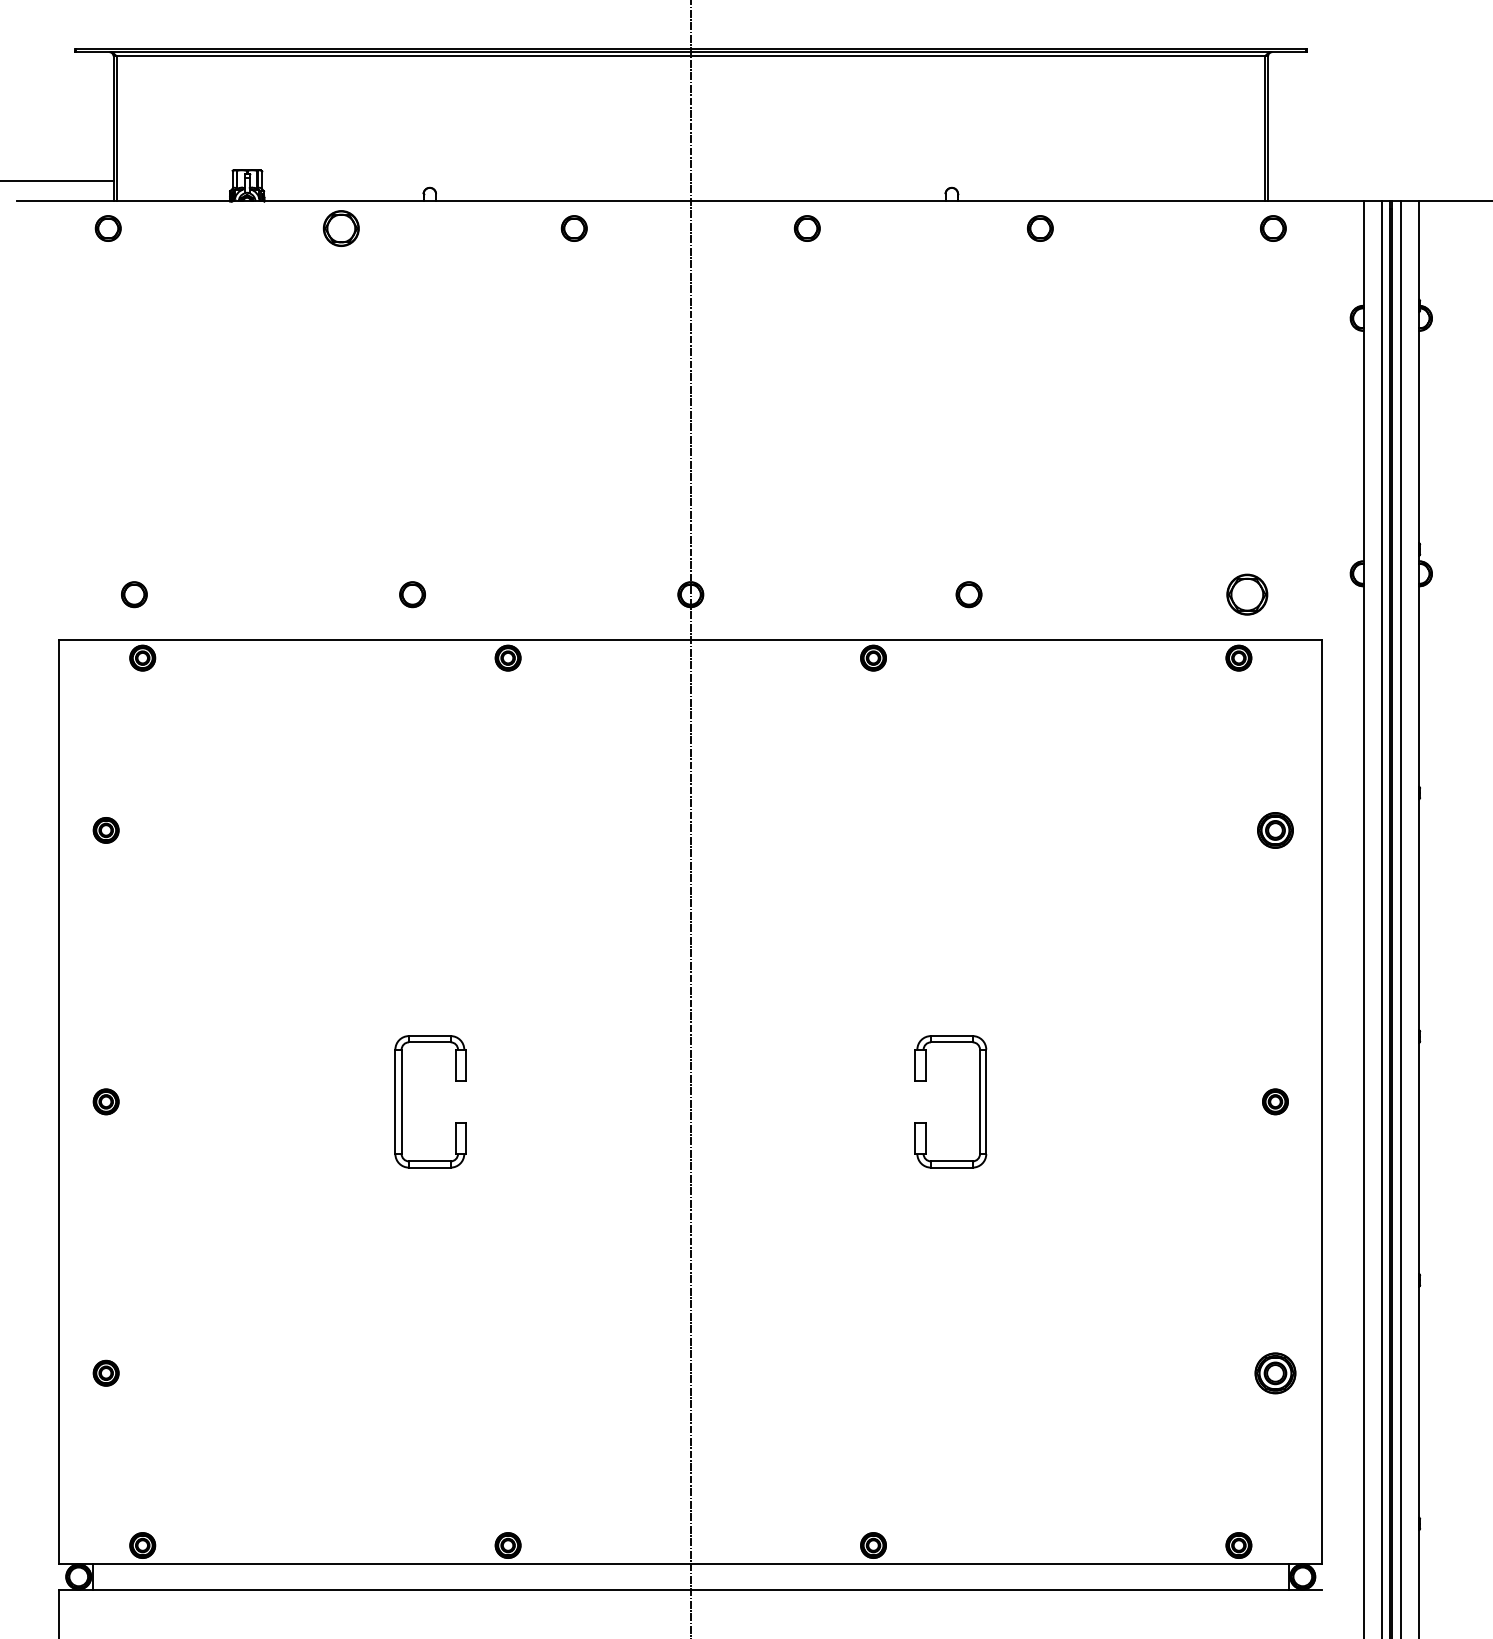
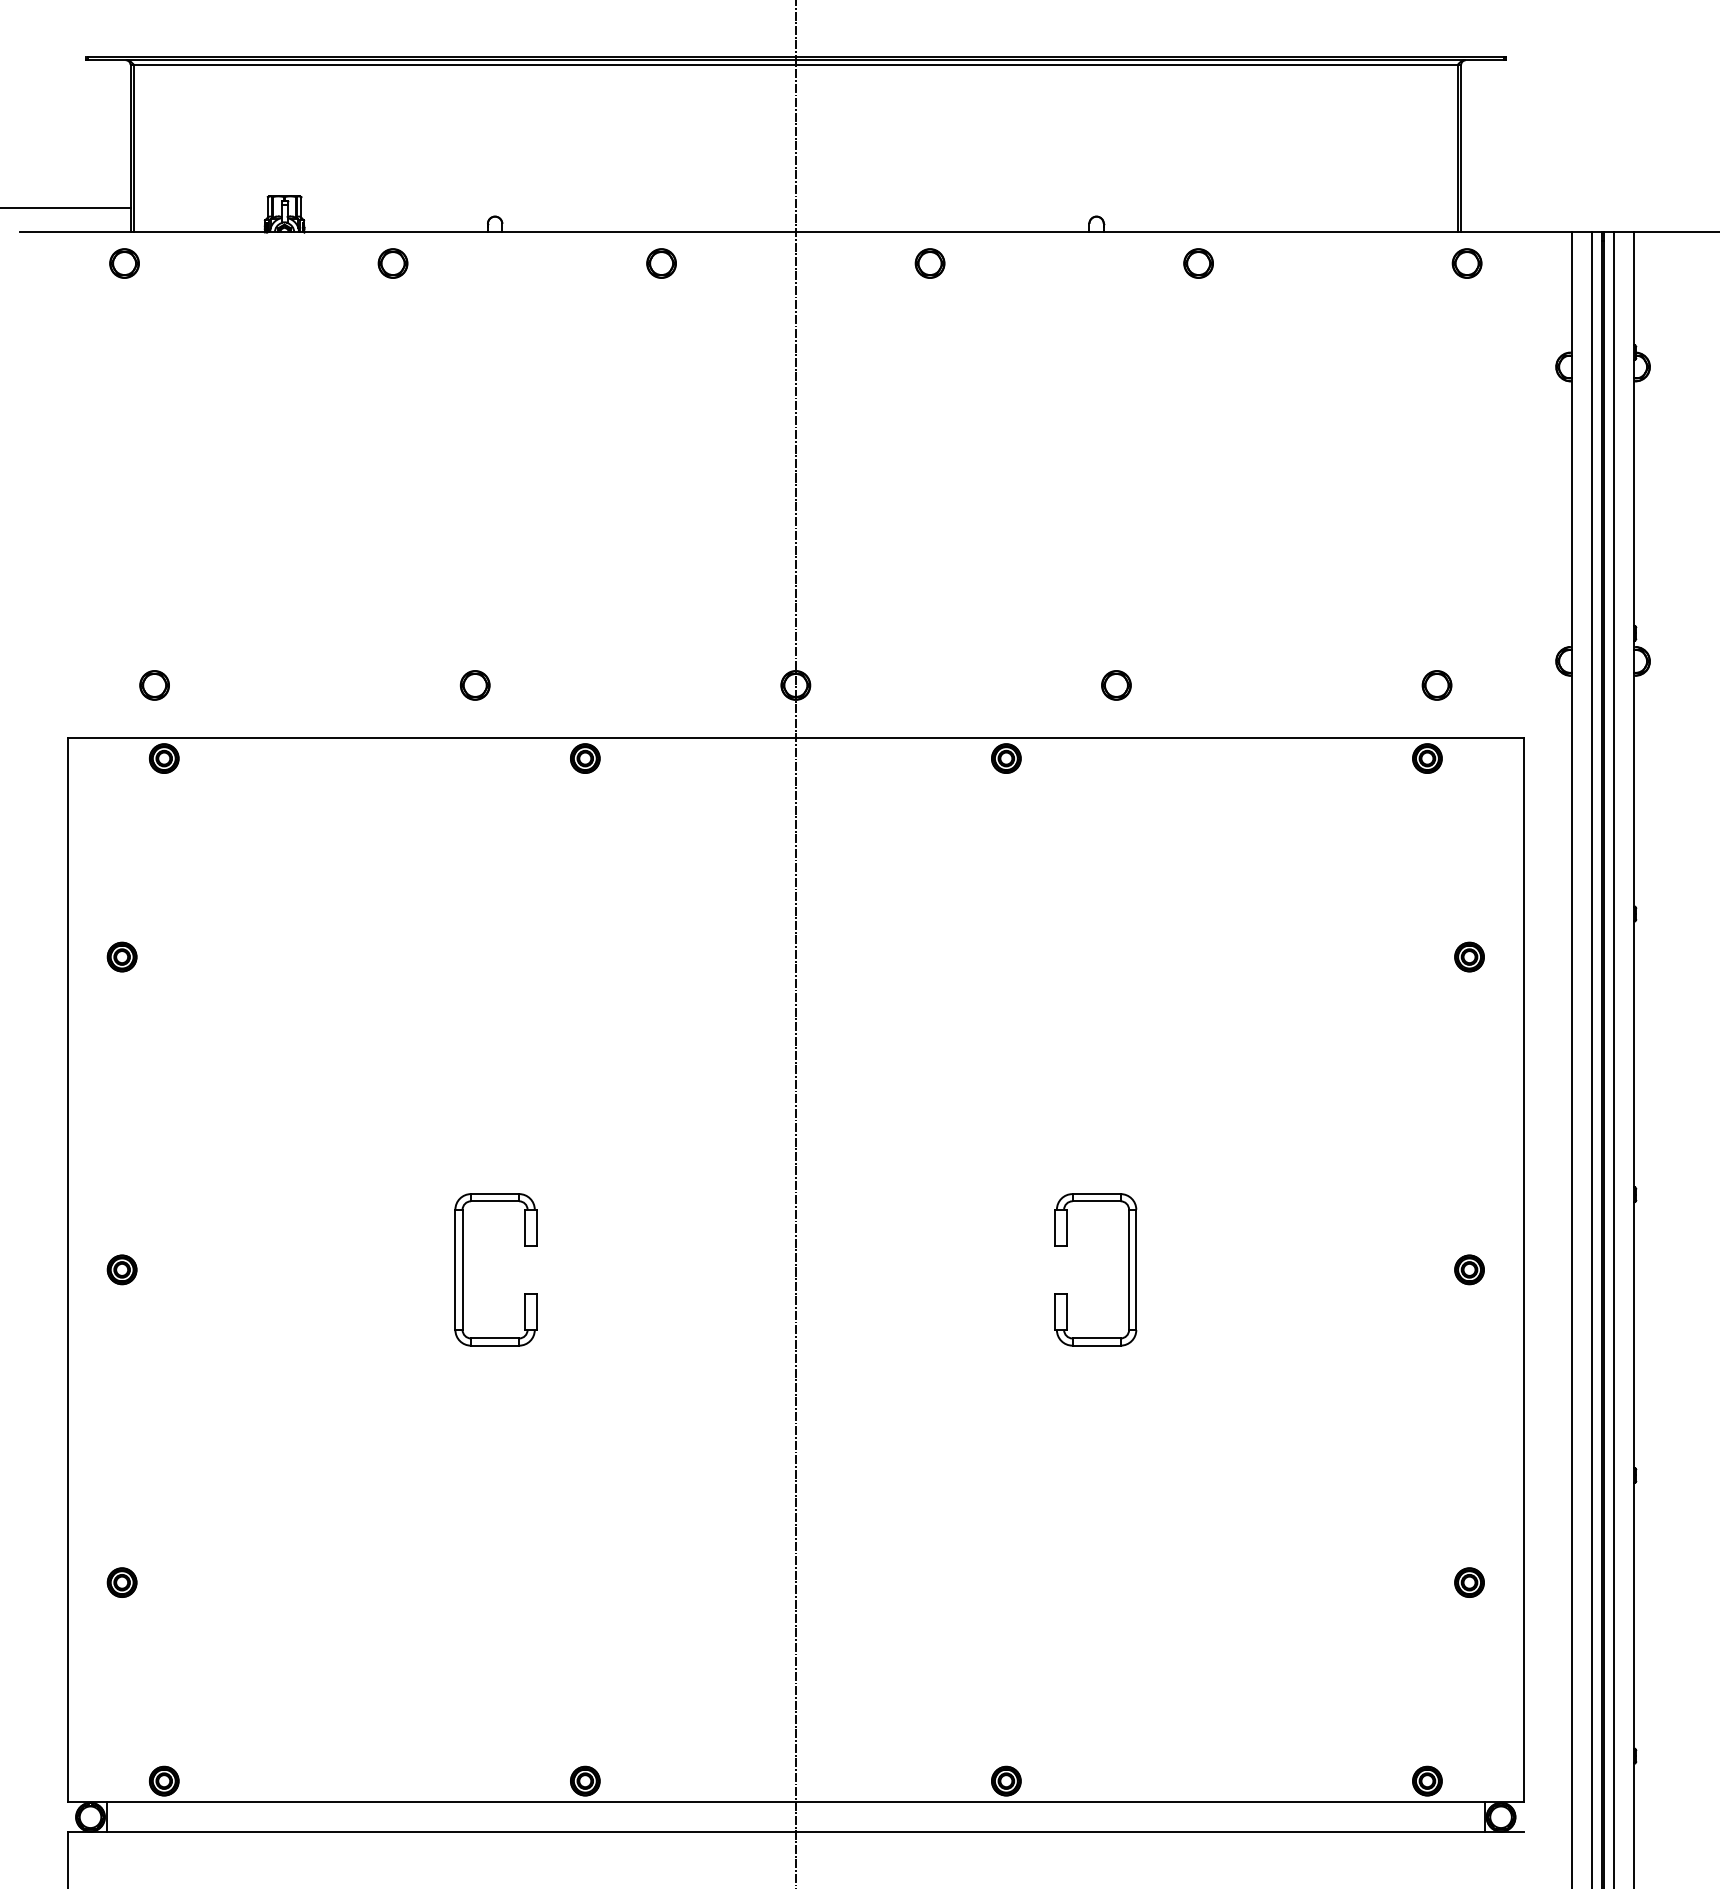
part: (340, 228) -> (392, 263), size x0.71
part: (1246, 594) -> (1436, 685), size x0.62
part: (1275, 829) -> (1469, 956), size x0.71
part: (1275, 1373) -> (1469, 1582), size x0.62

